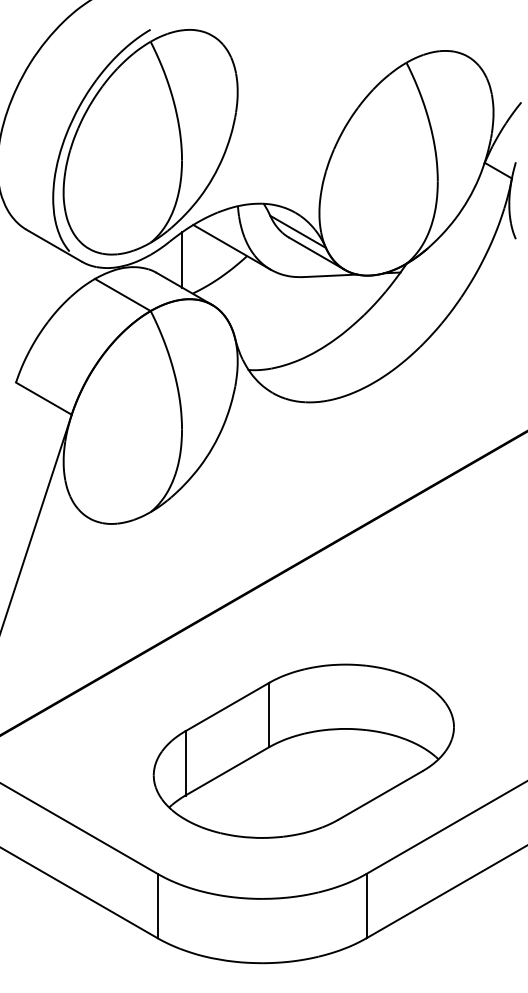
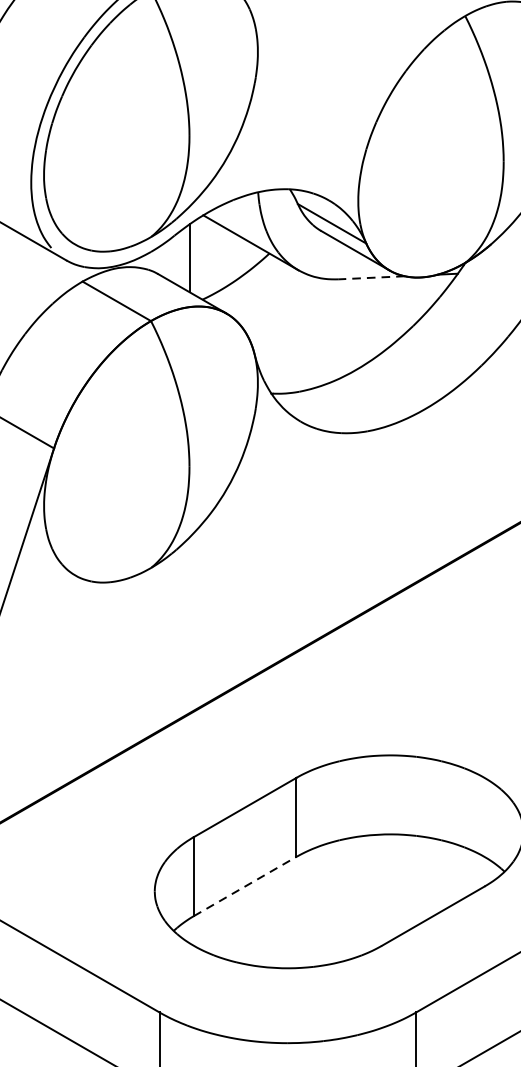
line: (330, 275) -> (371, 277), solid -> dashed
line: (227, 771) -> (245, 886), solid -> dashed

